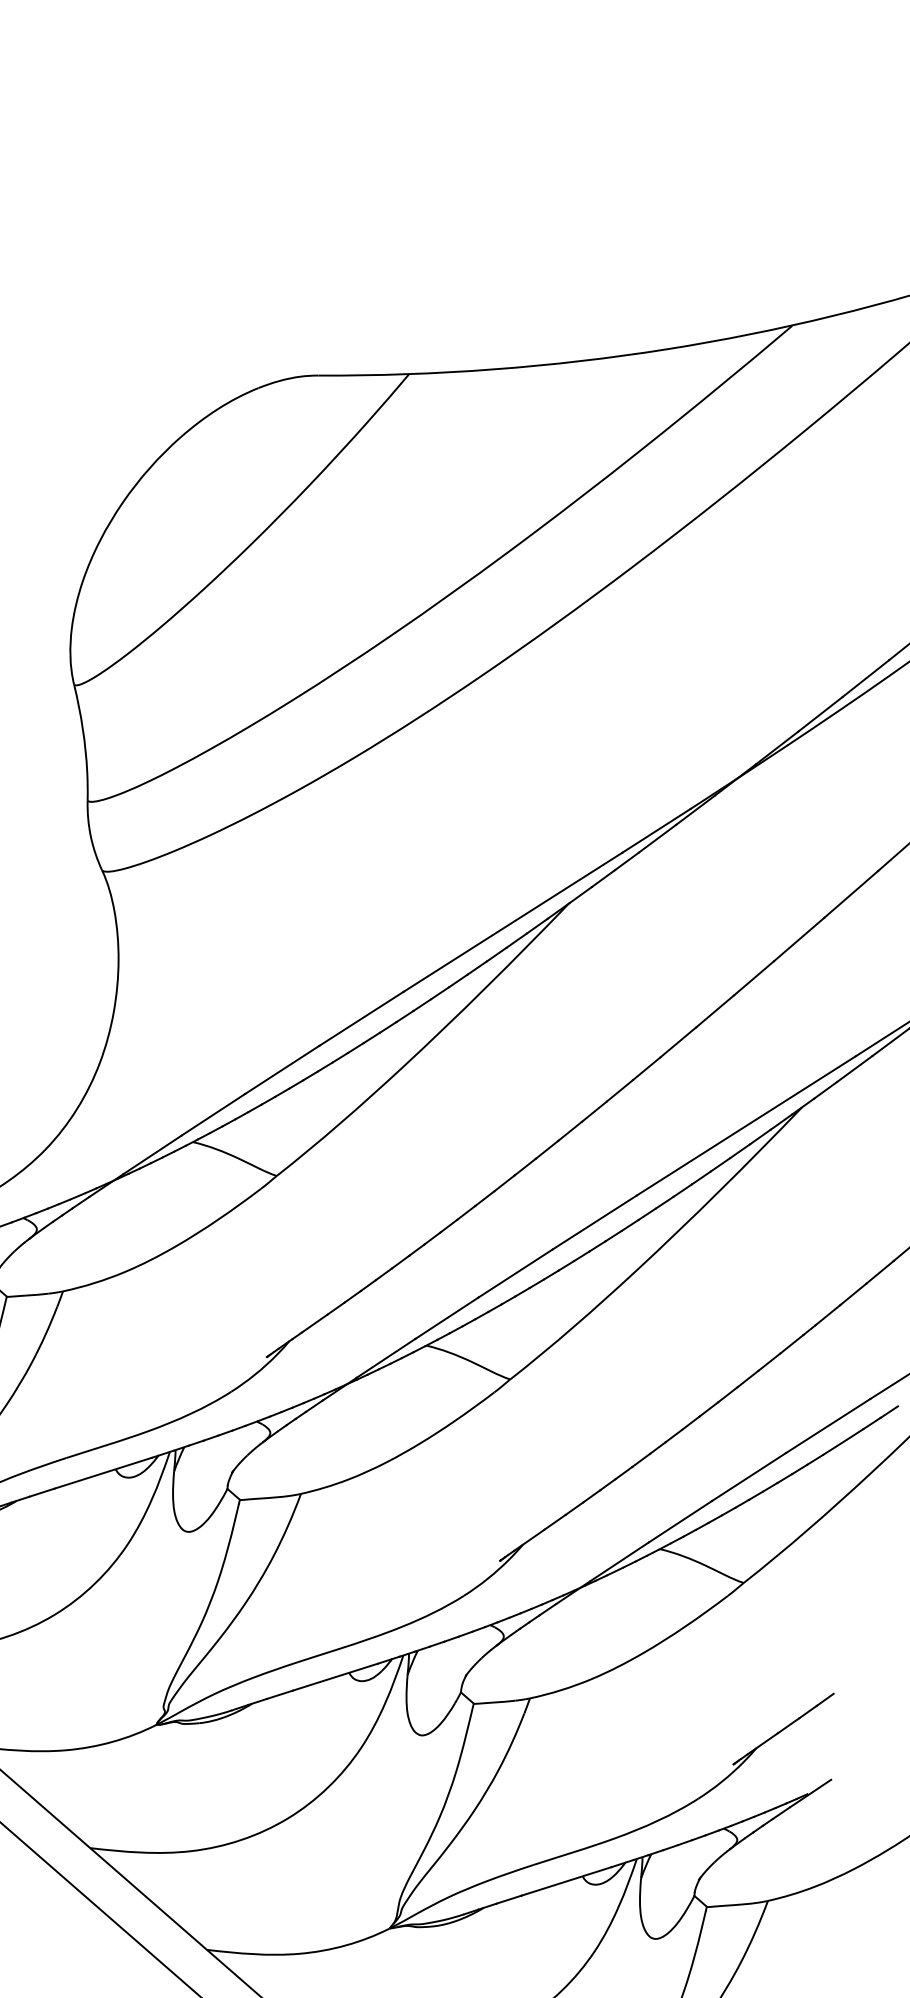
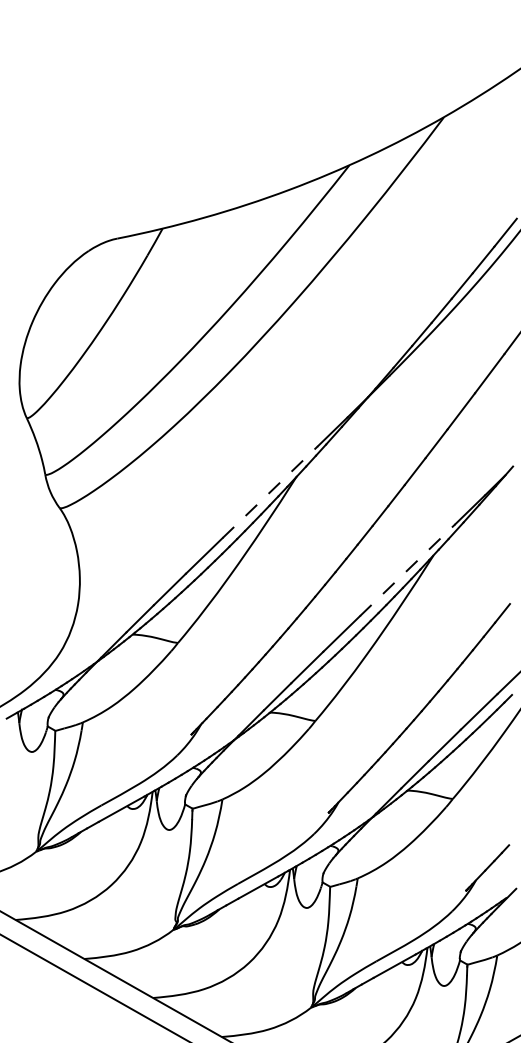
line: (513, 921) -> (270, 491), solid -> dashed
line: (748, 1124) -> (408, 569), solid -> dashed

